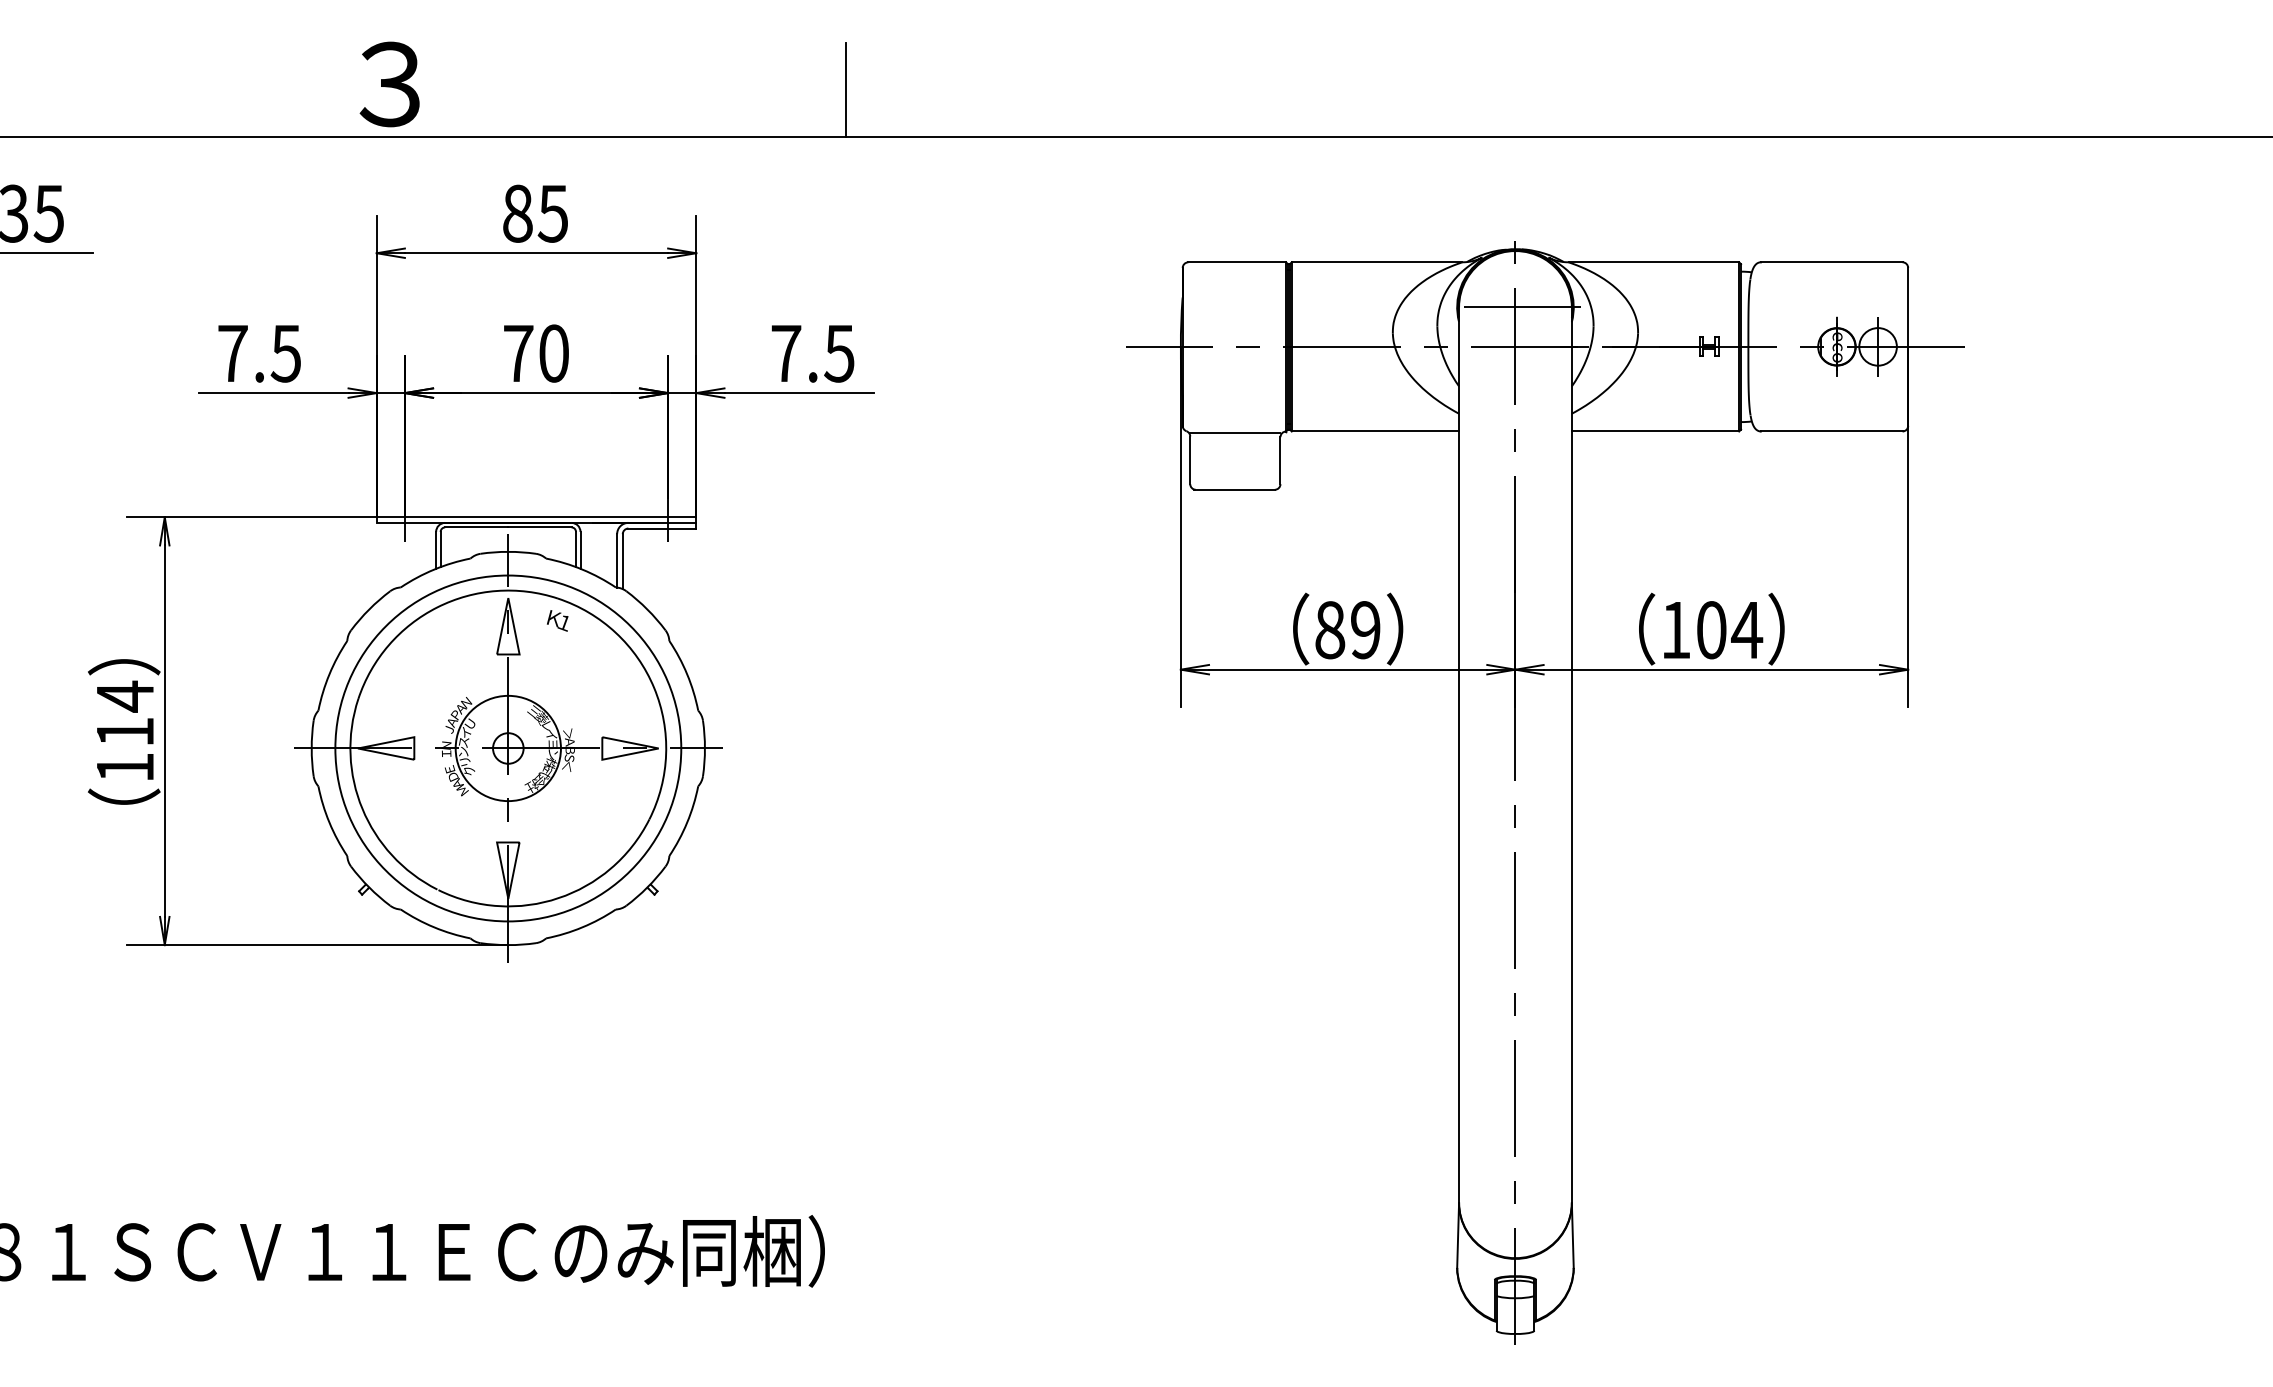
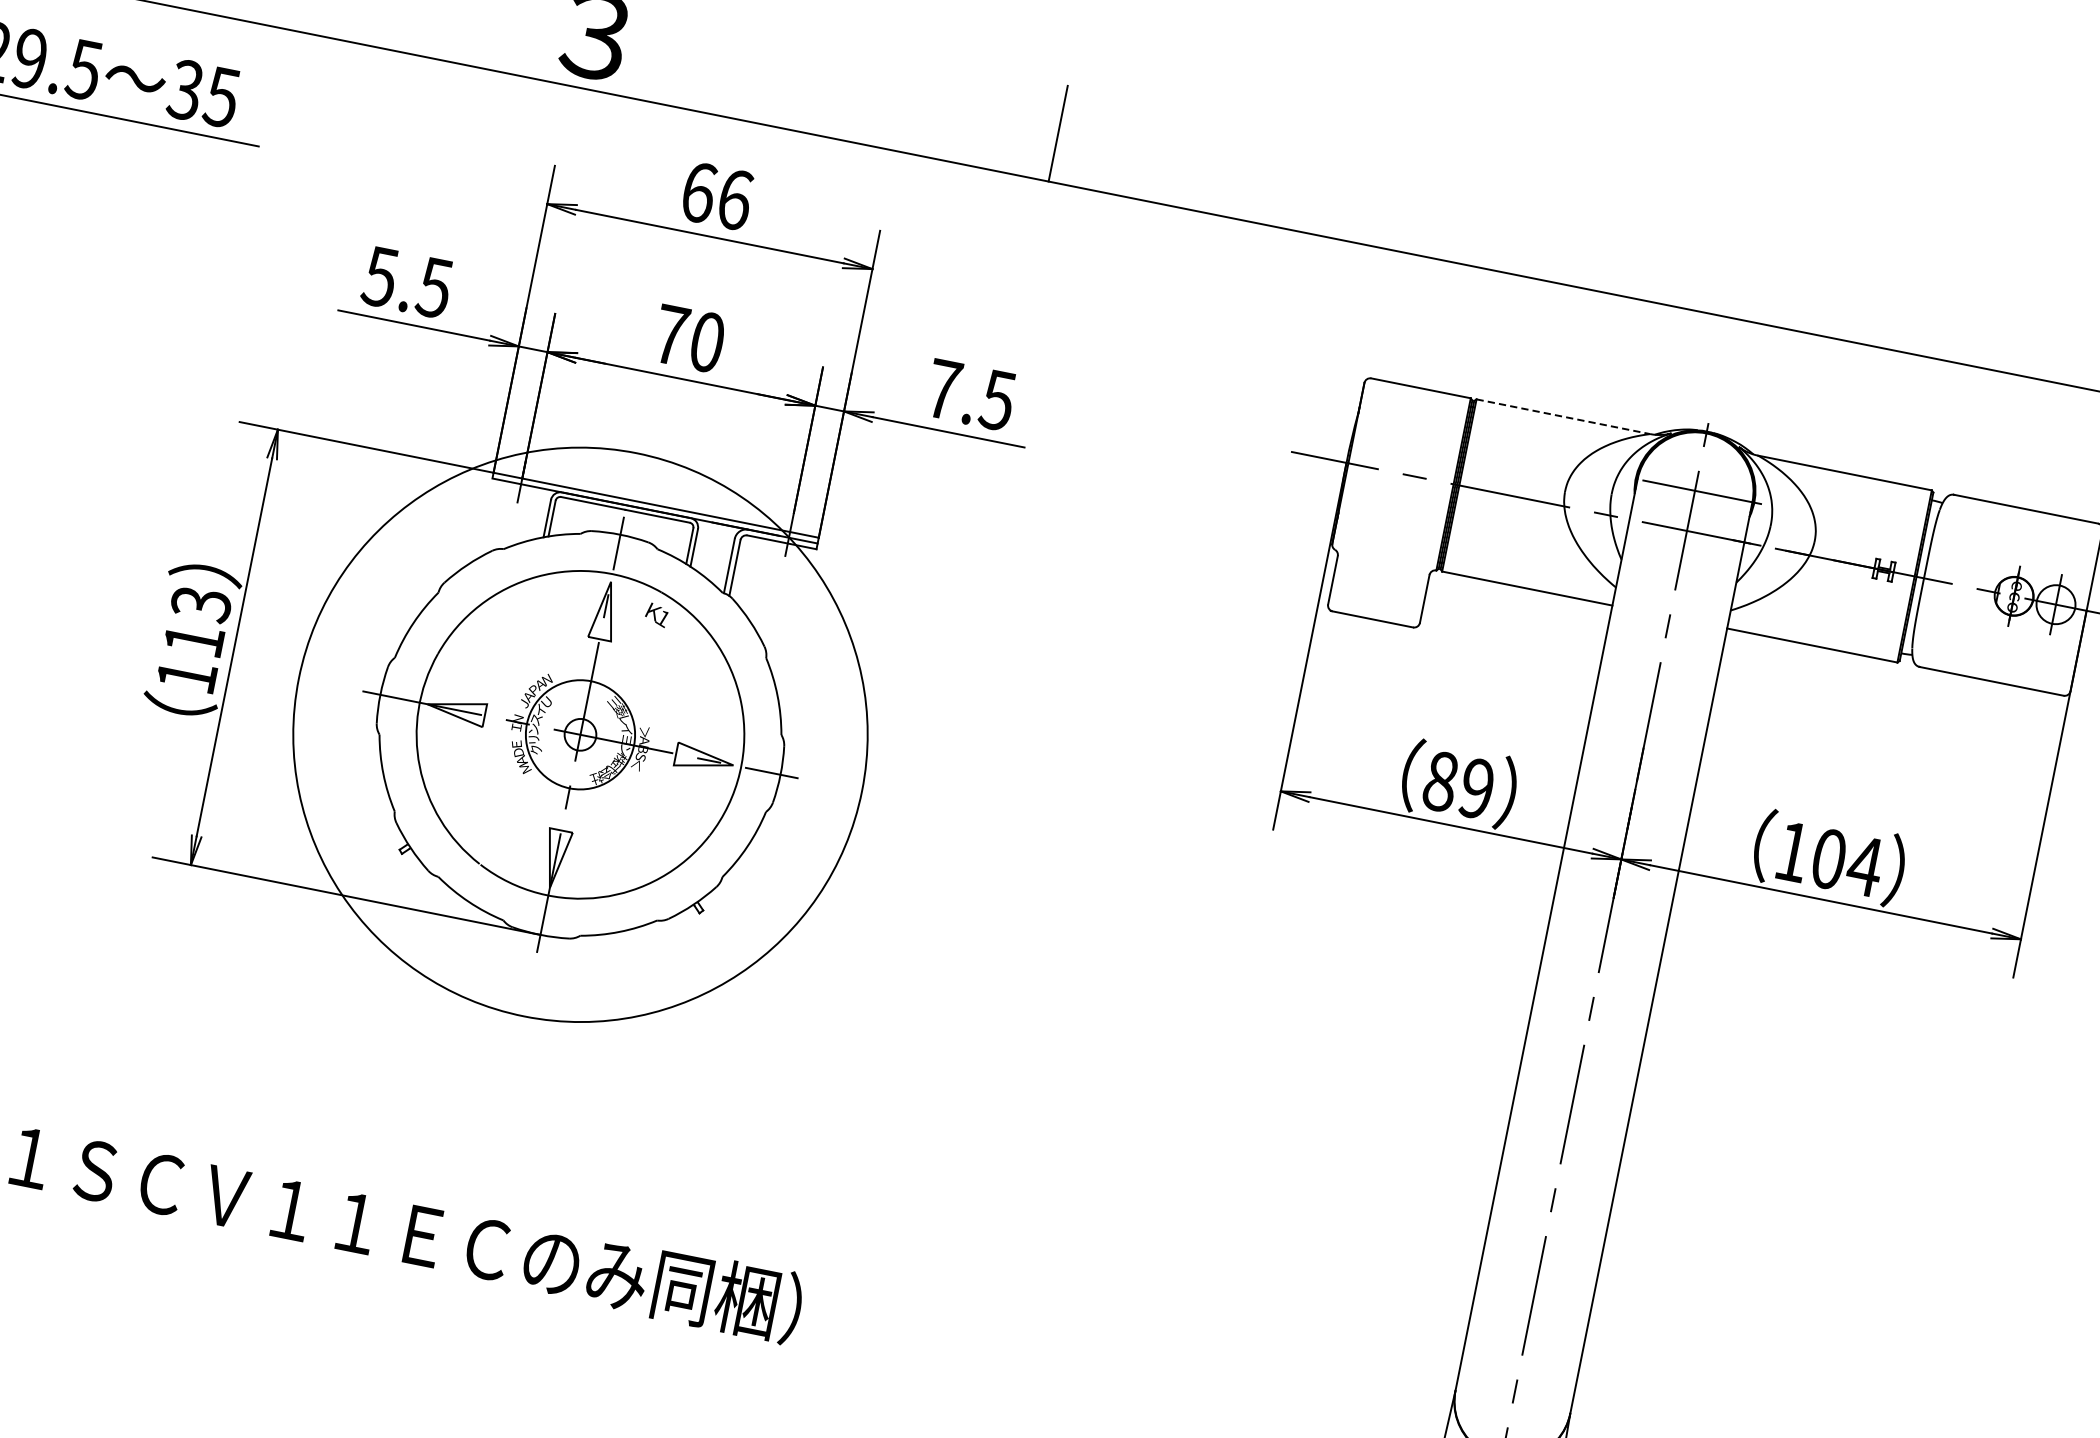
text: (535, 213) -> (716, 195), 85 -> 66
line: (1377, 262) -> (1563, 417), solid -> dashed
text: (232, 353) -> (380, 276), 7.5 -> 5.5
line: (1235, 433) -> (1384, 562), removed
text: (125, 696) -> (201, 604), 114 -> 113
circle: (508, 748) -> (580, 734), size x1.6

